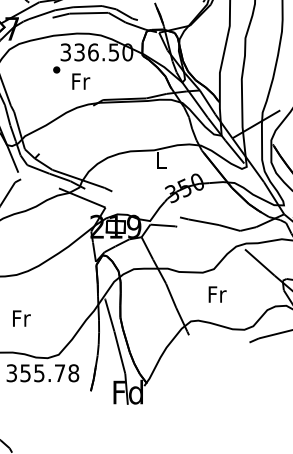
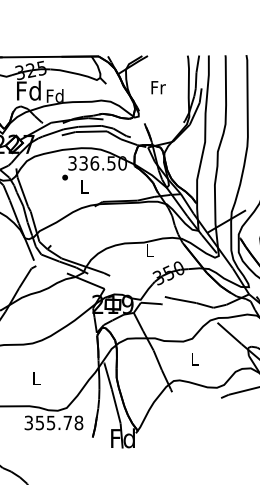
text: (80, 80) -> (84, 186), Fr -> L
text: (217, 293) -> (195, 358), Fr -> L
text: (21, 318) -> (36, 378), Fr -> L

